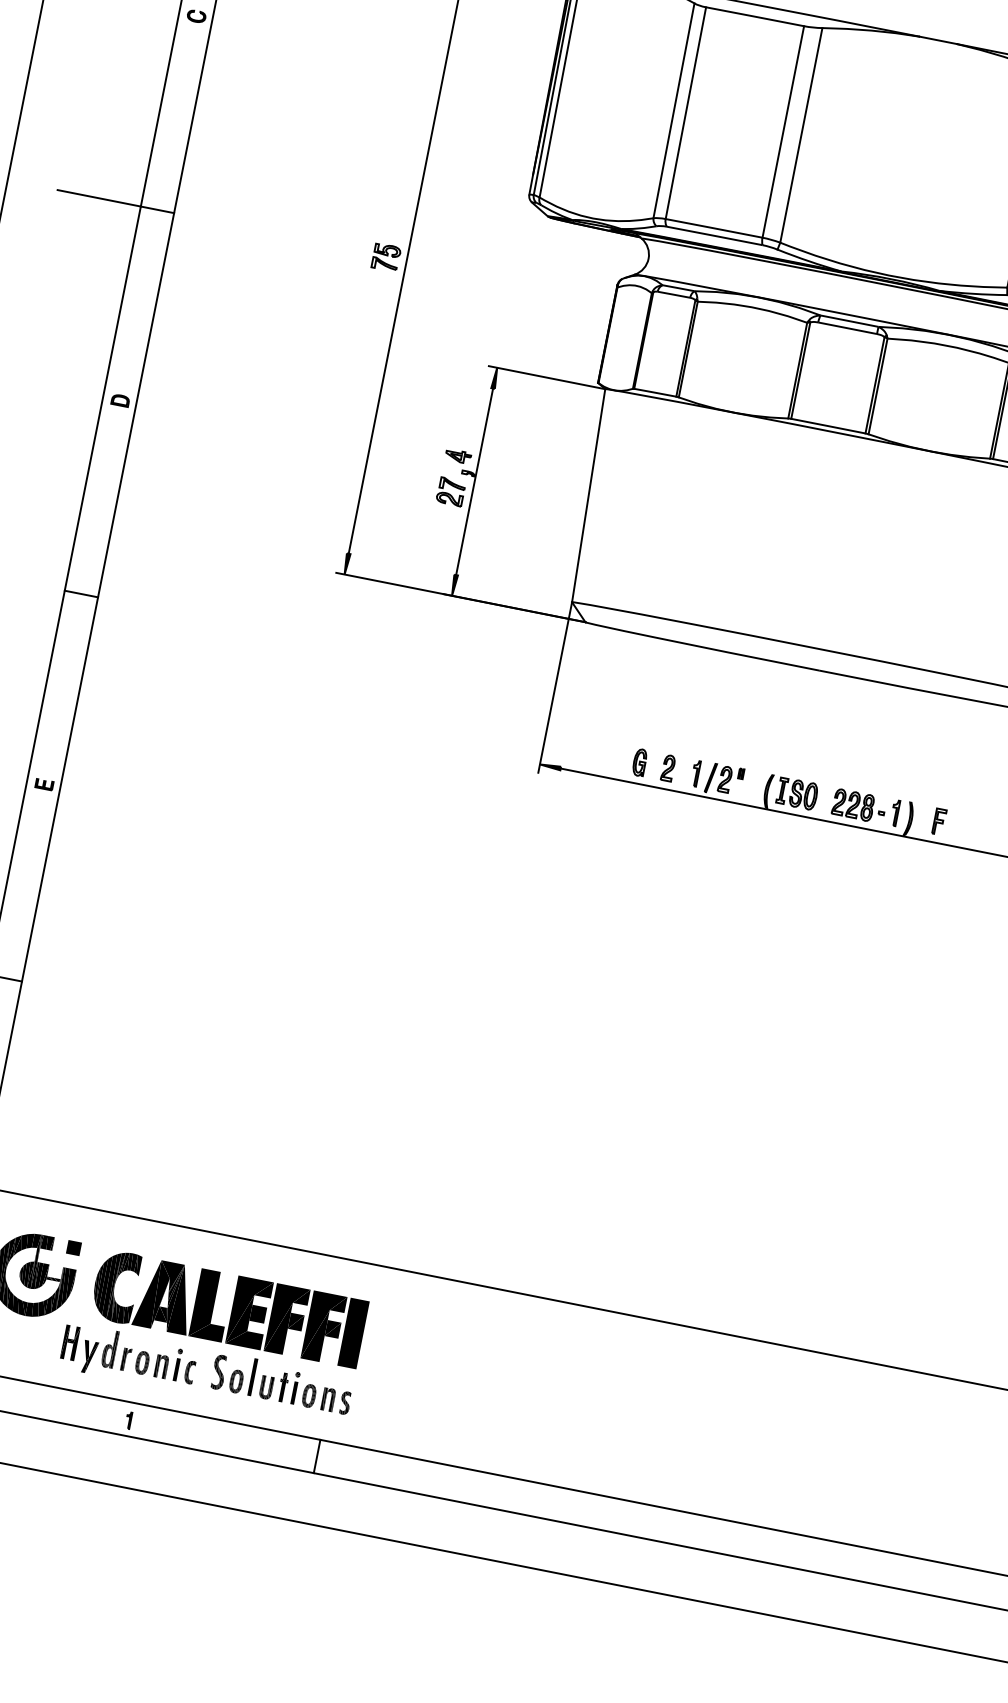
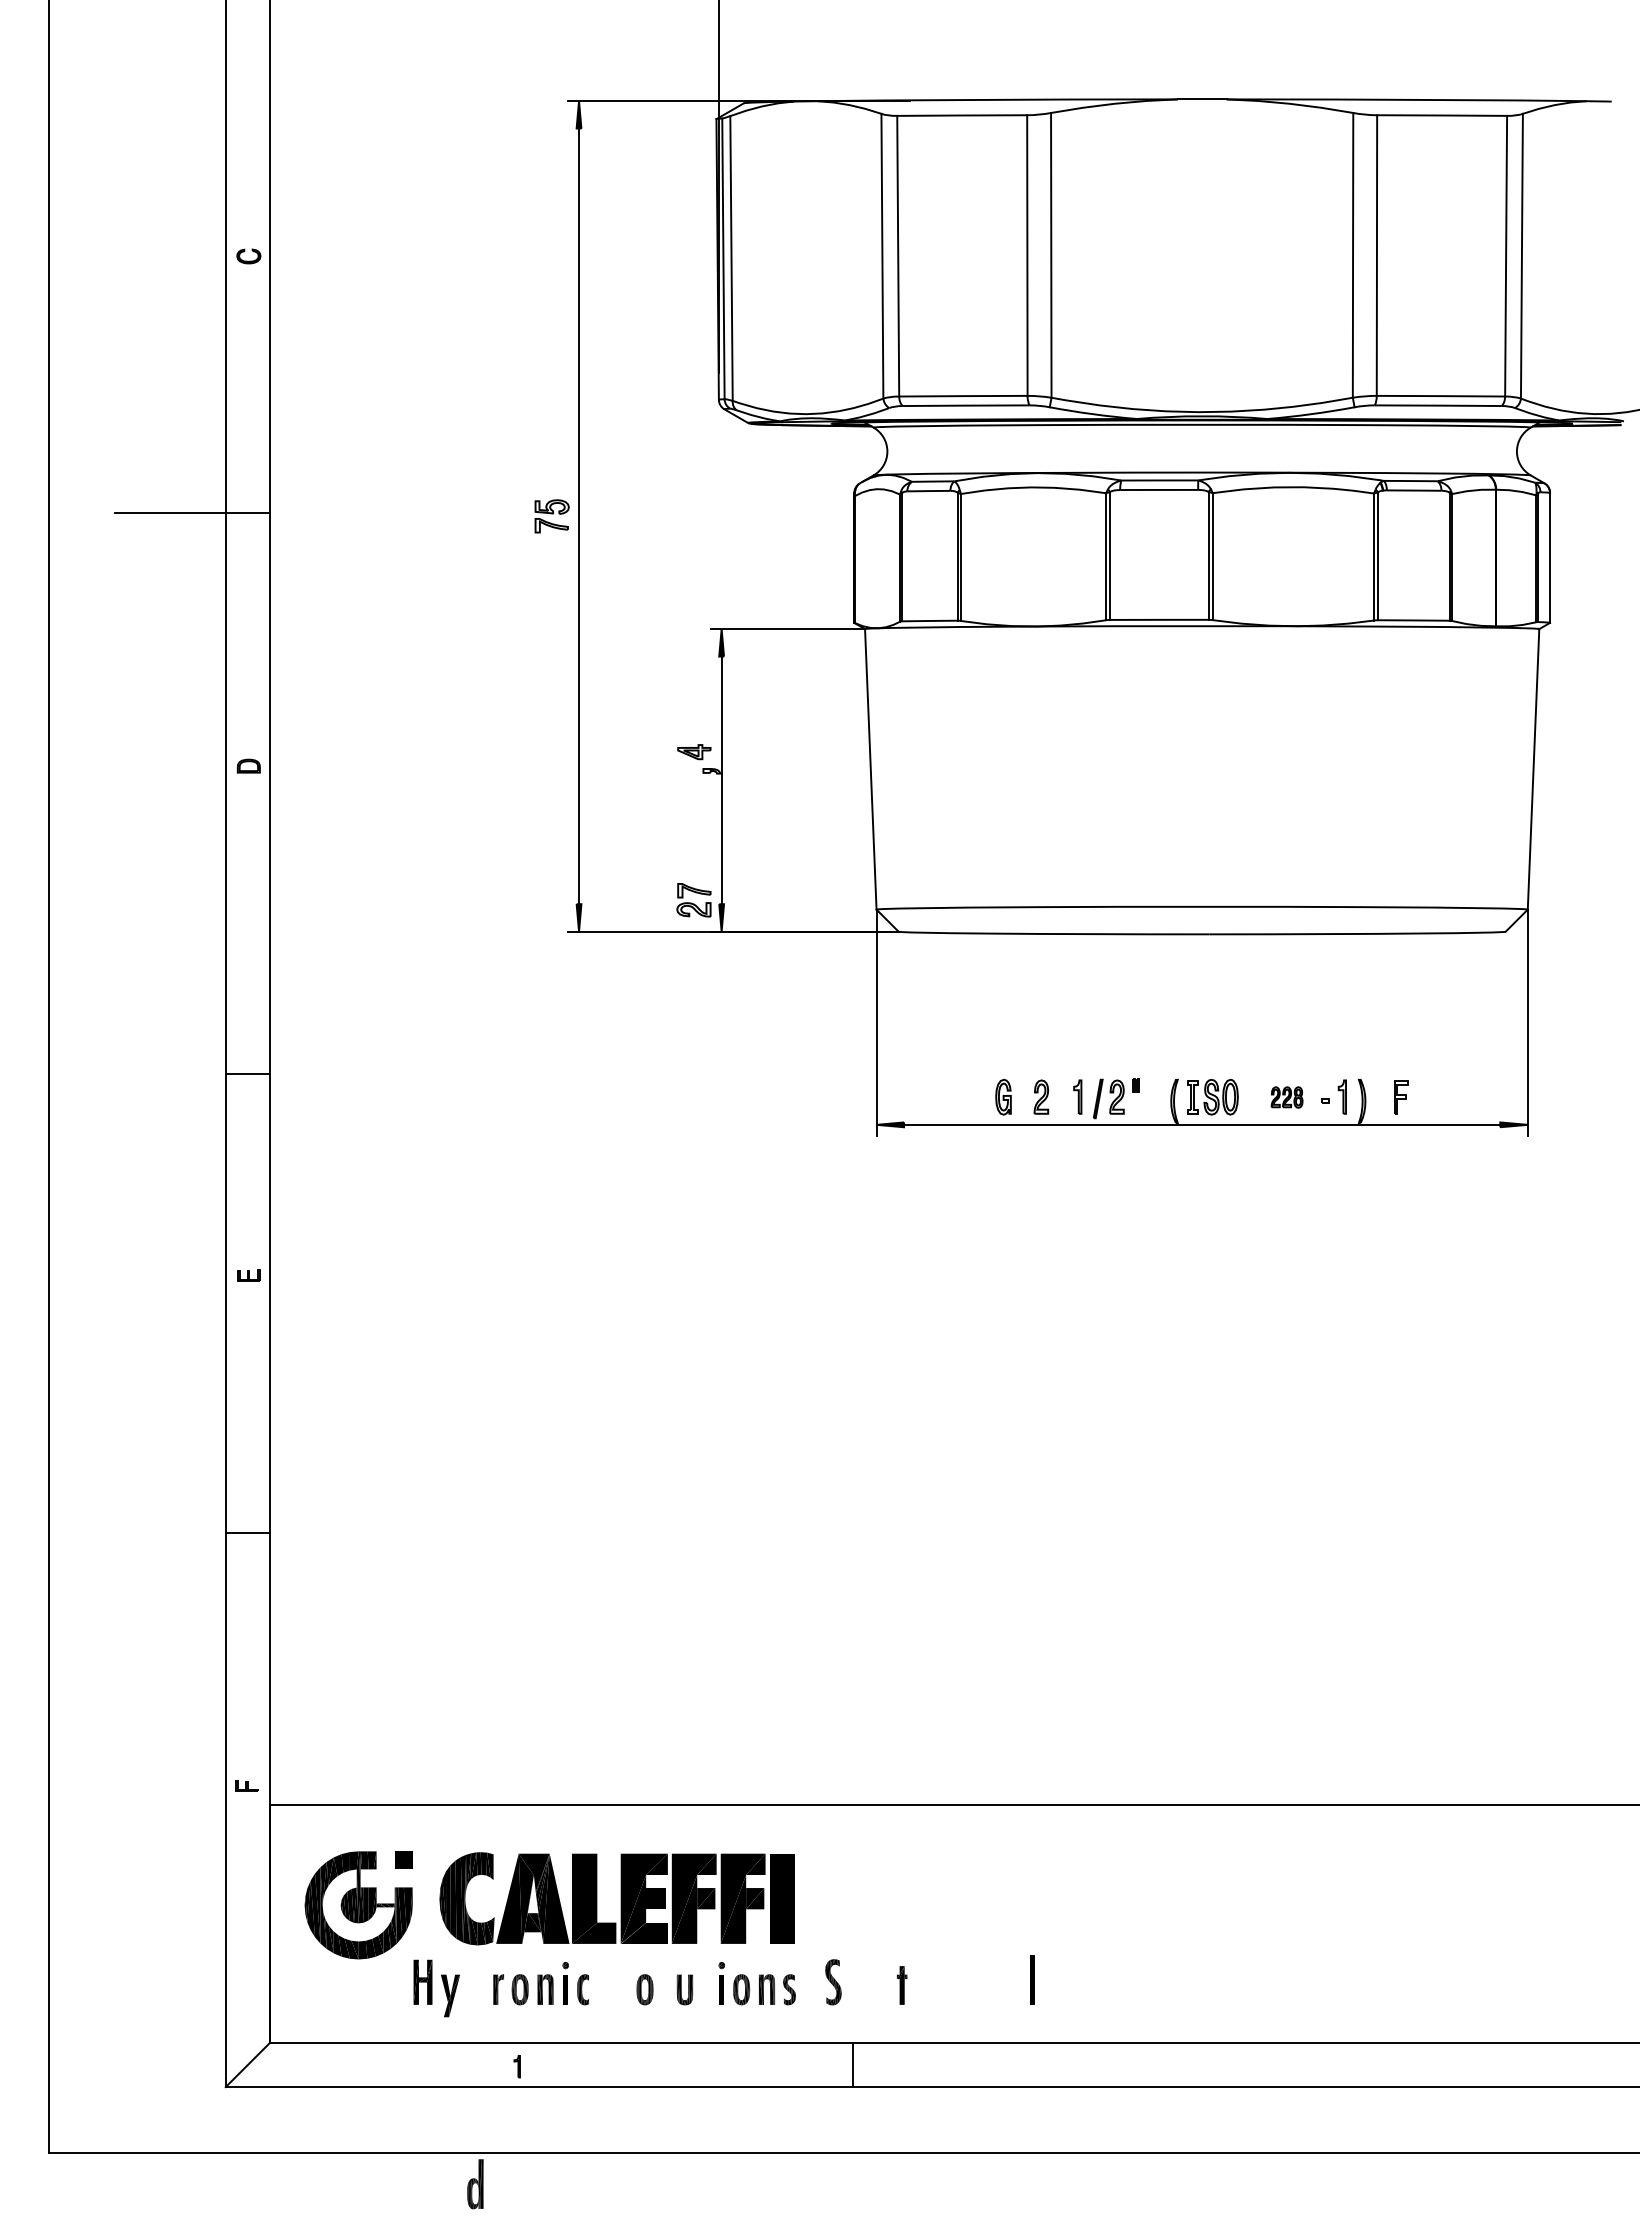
part: (450, 491) -> (693, 900), moved
line: (81, 594) -> (247, 1074), moved
part: (852, 805) -> (1286, 1097), size x0.6
part: (110, 1349) -> (475, 2184), moved
part: (219, 1372) -> (833, 1982), moved
line: (252, 1376) -> (1032, 1979), moved
part: (283, 1387) -> (902, 1985), moved
line: (316, 1456) -> (852, 2064), moved

